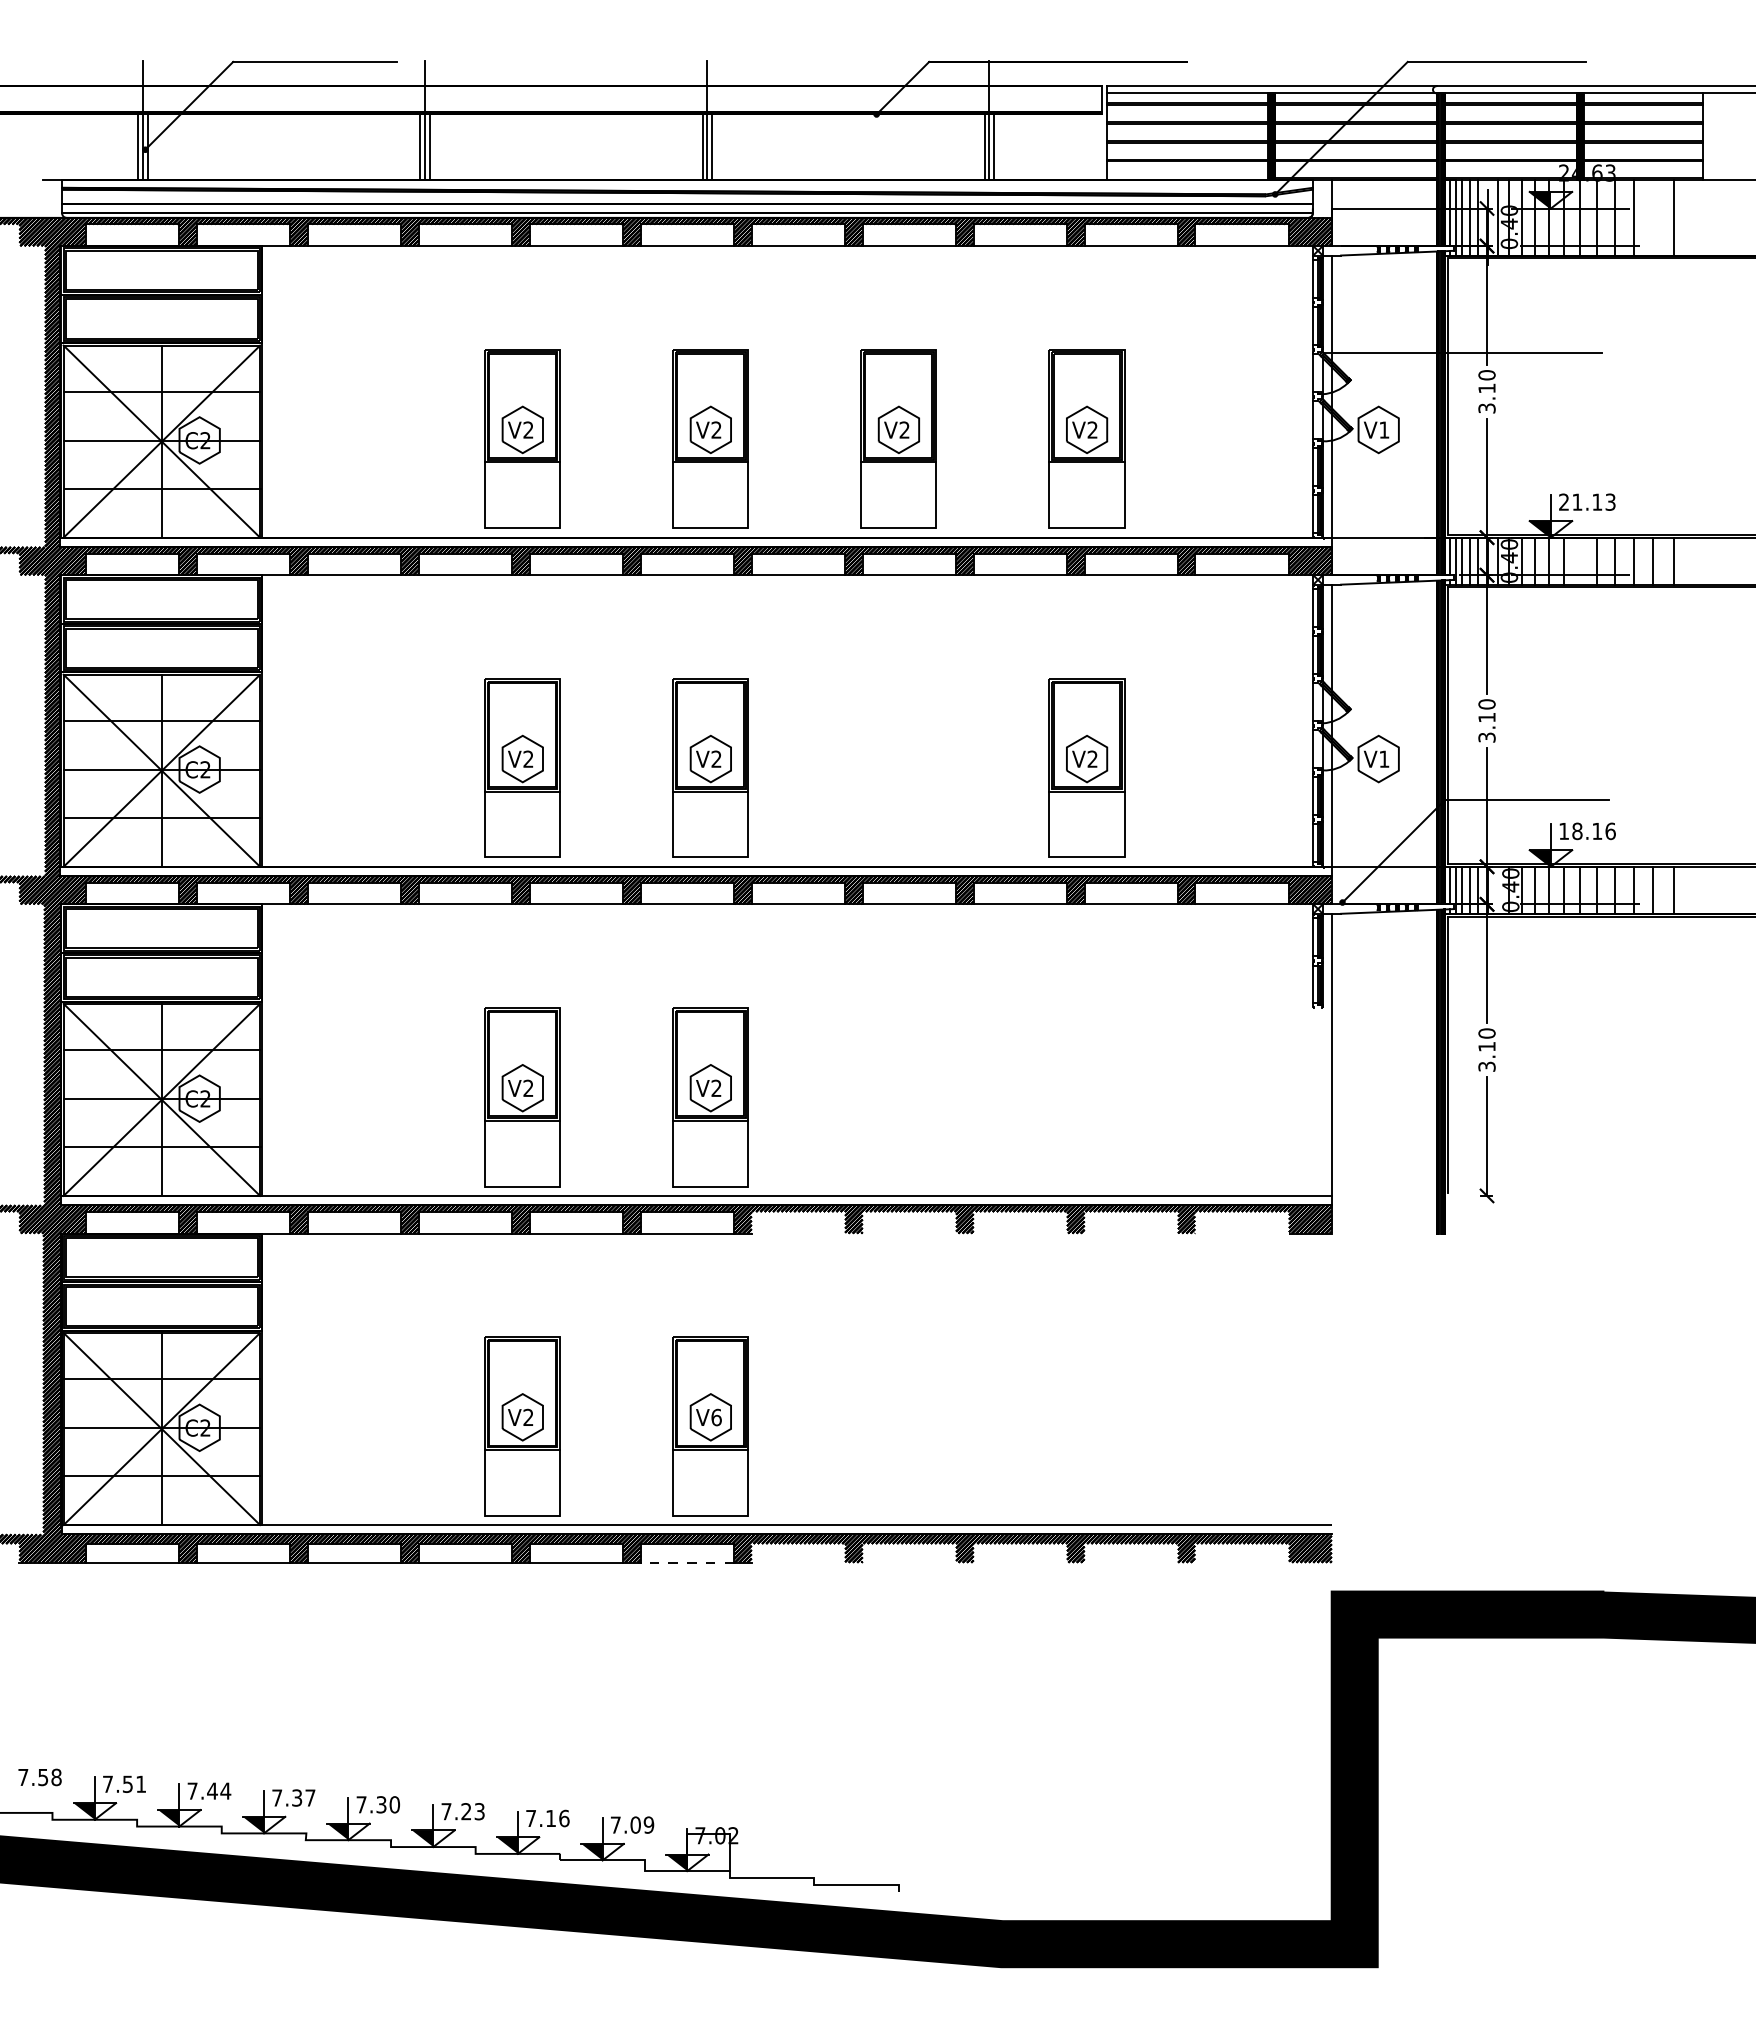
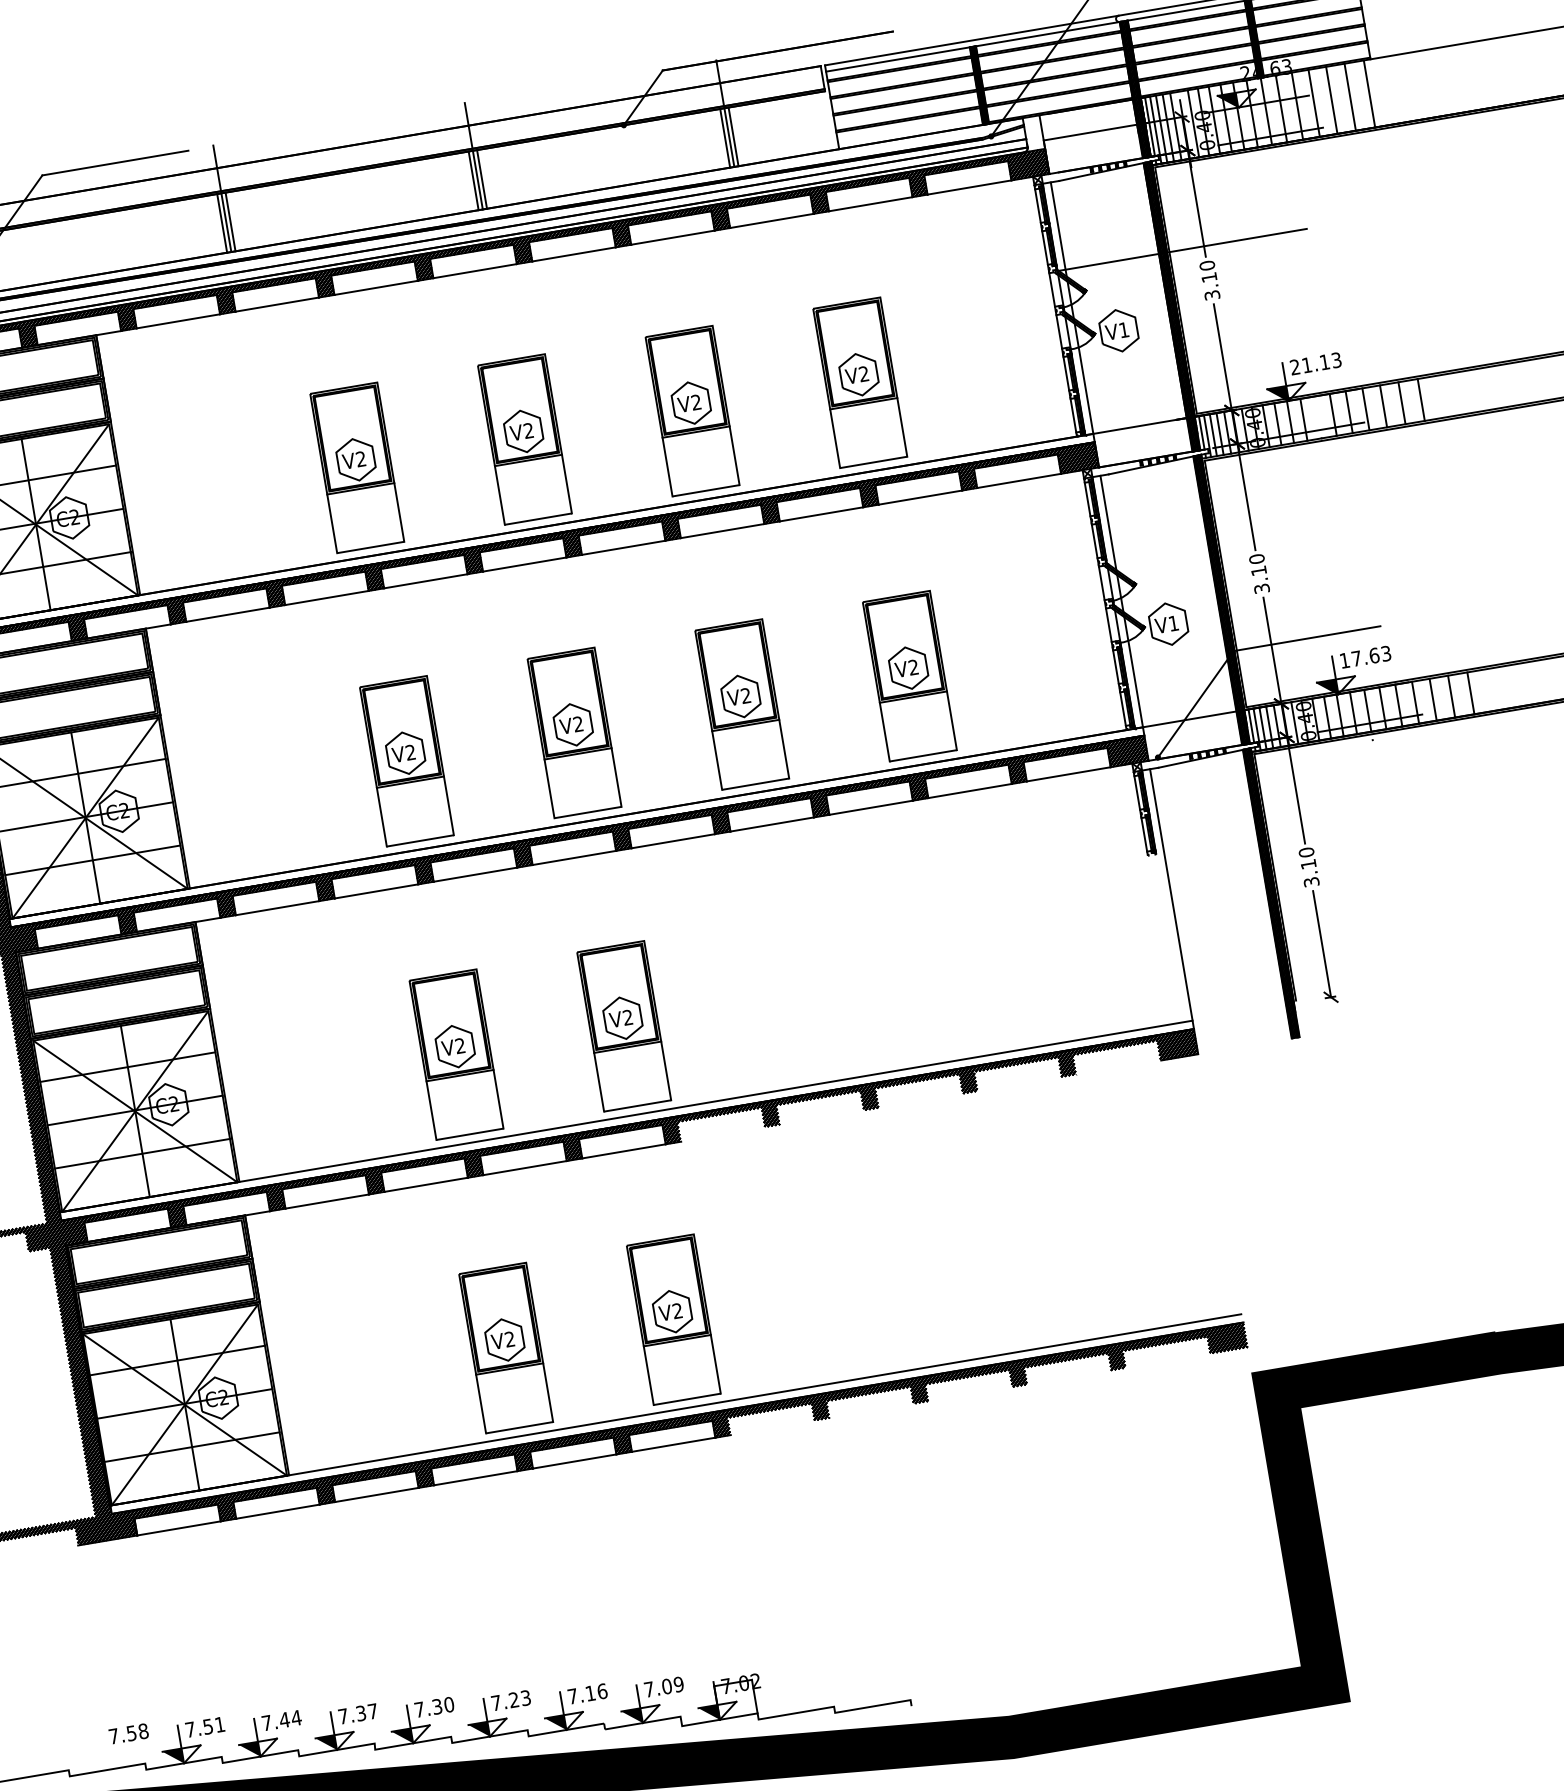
line: (1653, 217) -> (1331, 99), added
line: (1695, 217) -> (1369, 93), added
line: (1695, 560) -> (1421, 399), added
part: (898, 767) -> (741, 704), added
text: (1593, 831) -> (1371, 656), 18.16 -> 17.63
line: (1498, 889) -> (1295, 722), added
line: (1695, 889) -> (1470, 692), added
text: (716, 1417) -> (677, 1310), V6 -> V2
line: (687, 1562) -> (673, 1444), dashed -> solid

